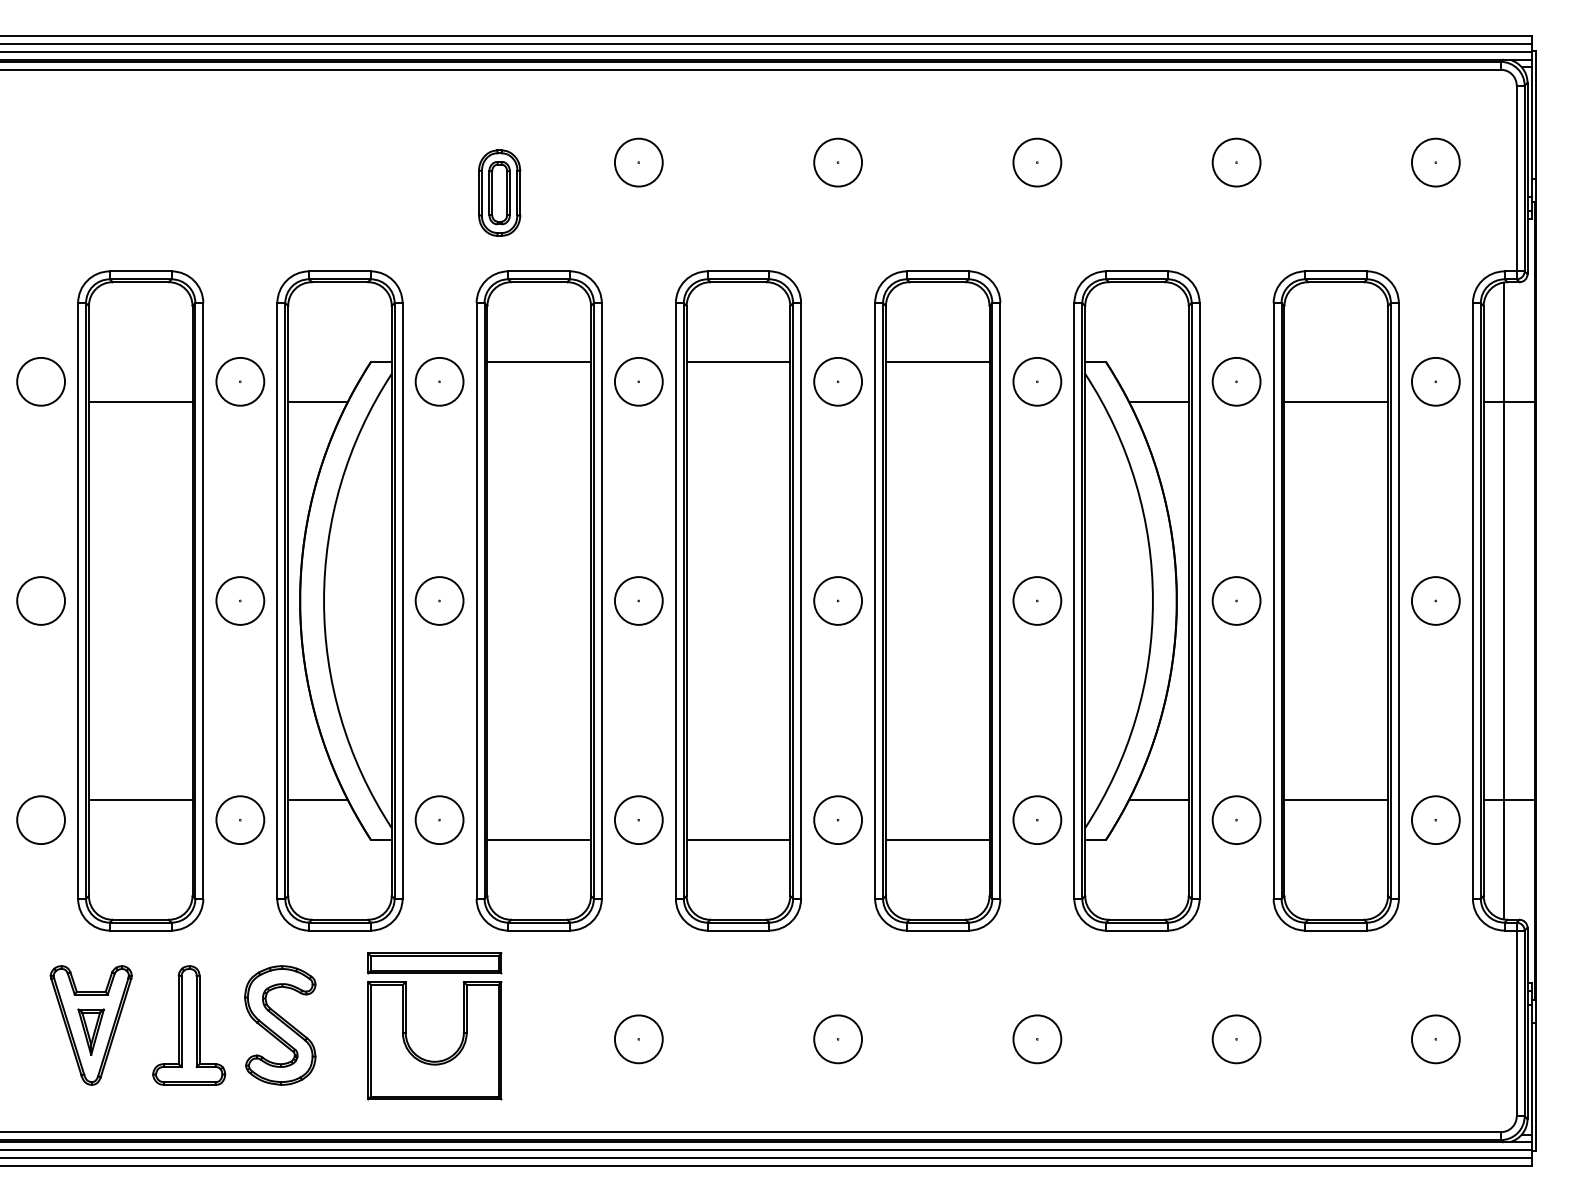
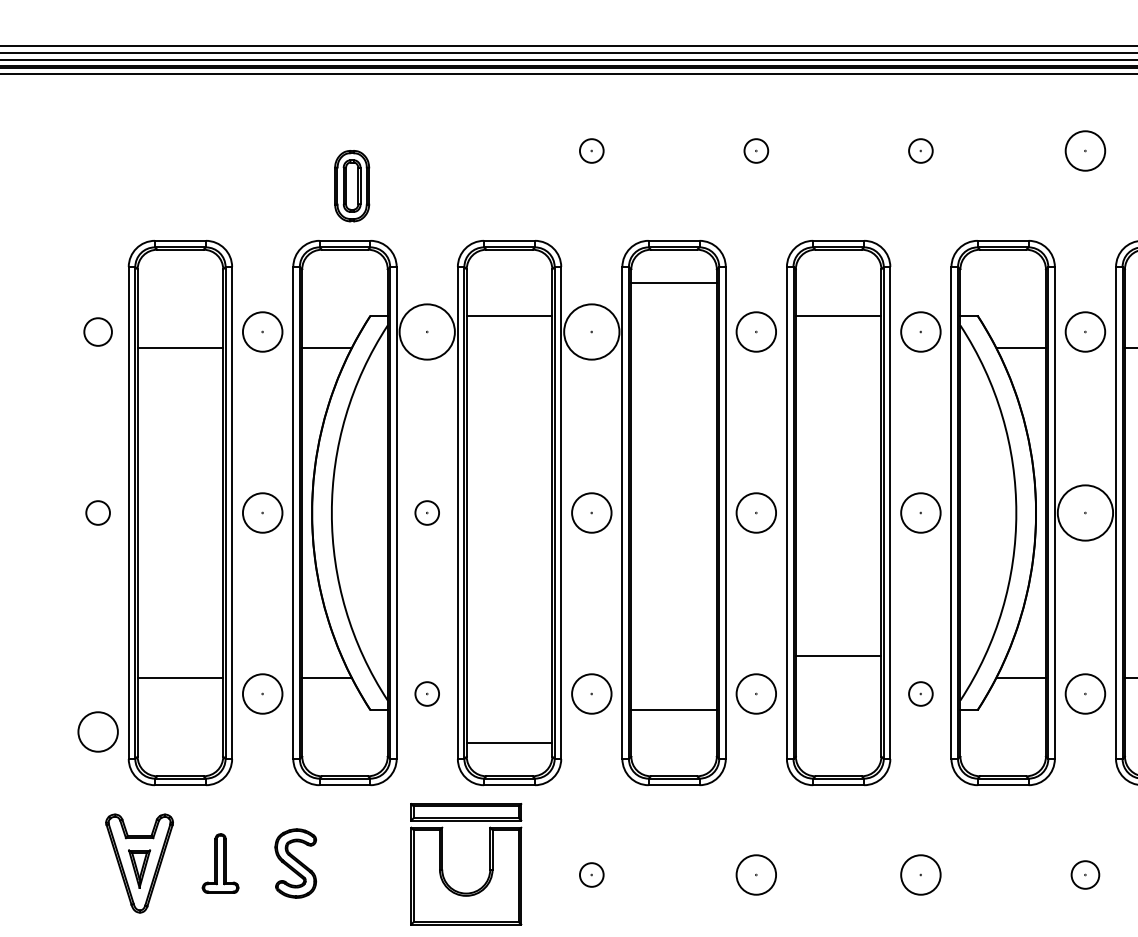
circle: (638, 162) -> (591, 150), size x0.6
circle: (838, 162) -> (756, 150), size x0.6
circle: (1037, 162) -> (921, 150), size x0.6
part: (499, 192) -> (352, 185), moved
line: (738, 362) -> (674, 283), moved
circle: (40, 381) -> (97, 331), size x0.7
circle: (439, 381) -> (427, 331), size x1.4
circle: (638, 381) -> (591, 331), size x1.4
circle: (40, 600) -> (97, 512), size x0.6
circle: (439, 600) -> (427, 512), size x0.6
circle: (1236, 600) -> (1085, 512), size x1.4
circle: (40, 819) -> (97, 731), moved
circle: (439, 820) -> (427, 694), size x0.6
circle: (1037, 820) -> (921, 694), size x0.6
line: (539, 839) -> (509, 743), moved
line: (937, 839) -> (838, 655), moved
part: (189, 1025) -> (220, 863), size x0.6
part: (280, 1025) -> (295, 863), size x0.7
part: (406, 1026) -> (442, 864), moved
circle: (638, 1039) -> (591, 875), size x0.6
circle: (1236, 1039) -> (1085, 875), size x0.7

